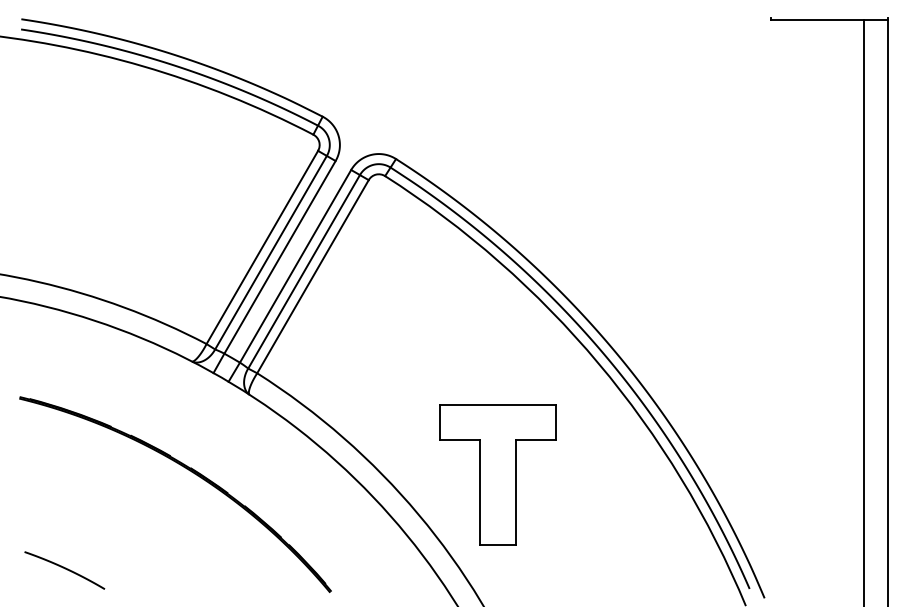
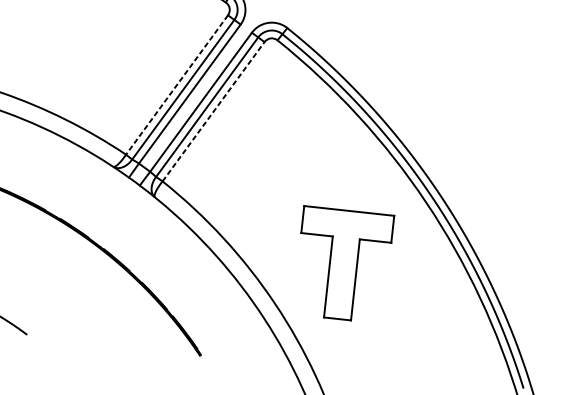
line: (262, 247) -> (177, 85), solid -> dashed
line: (312, 276) -> (213, 111), solid -> dashed
part: (497, 474) -> (343, 264), moved

